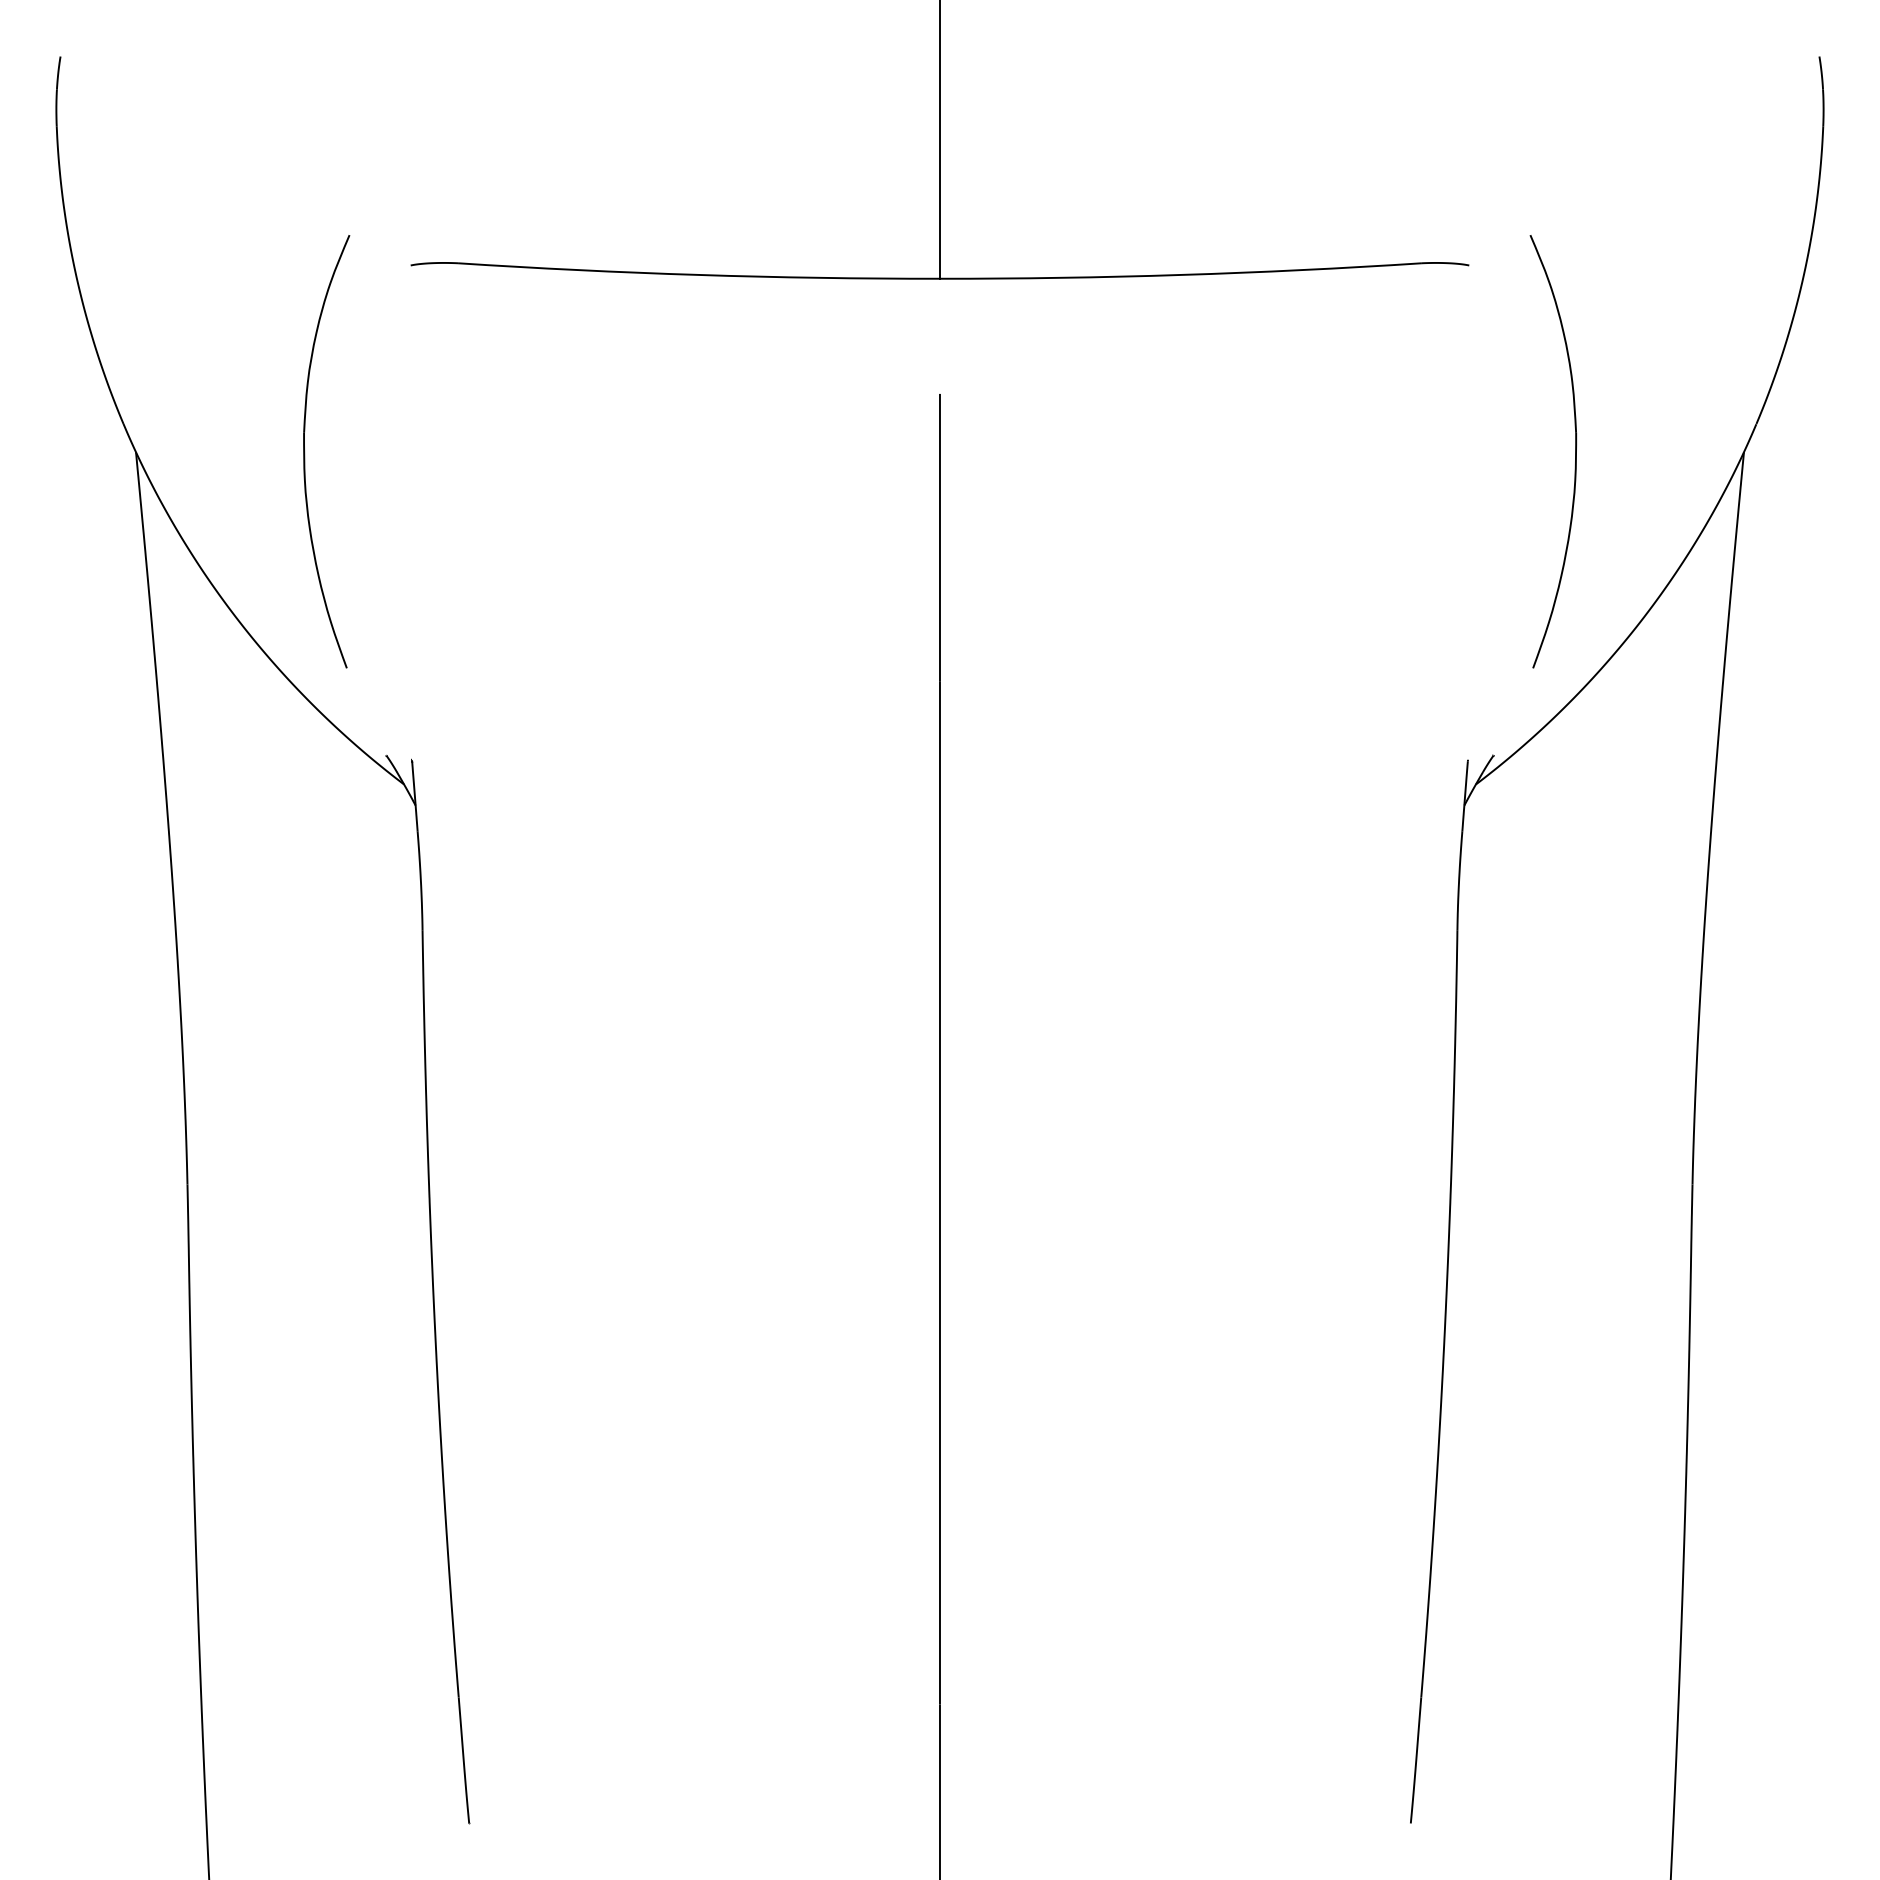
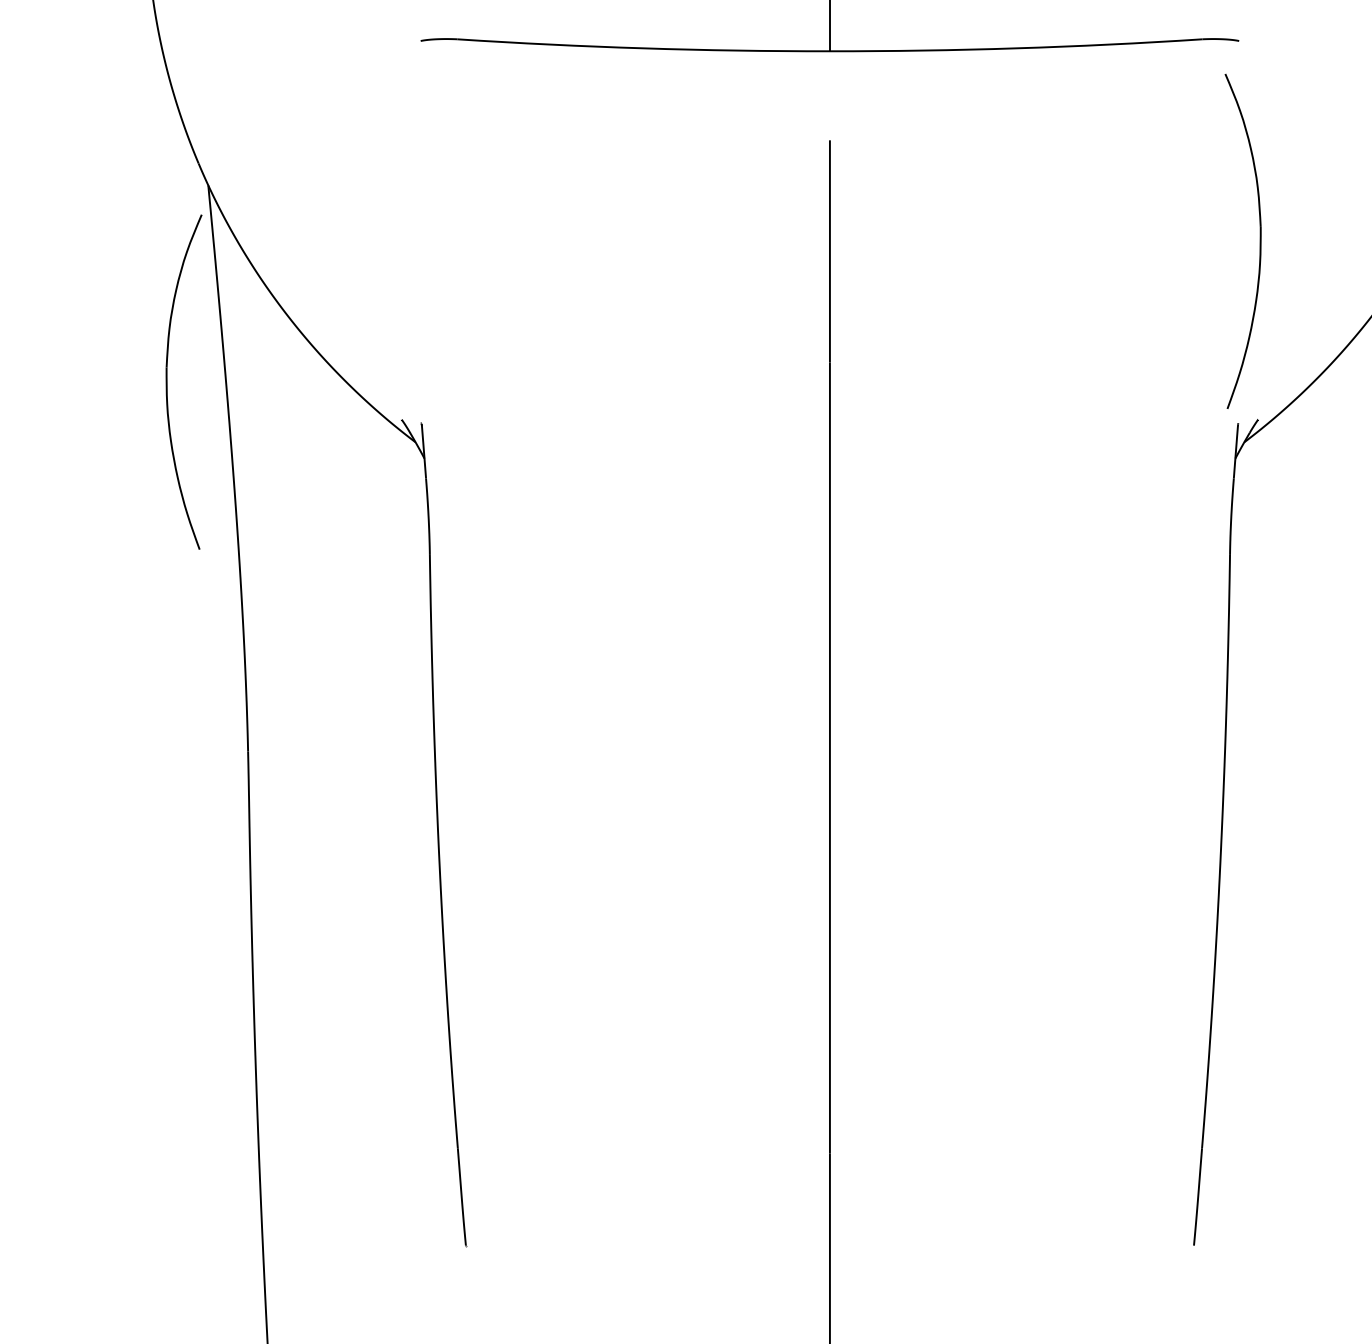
part: (1575, 451) -> (1260, 241), moved
part: (305, 452) -> (167, 382), moved

